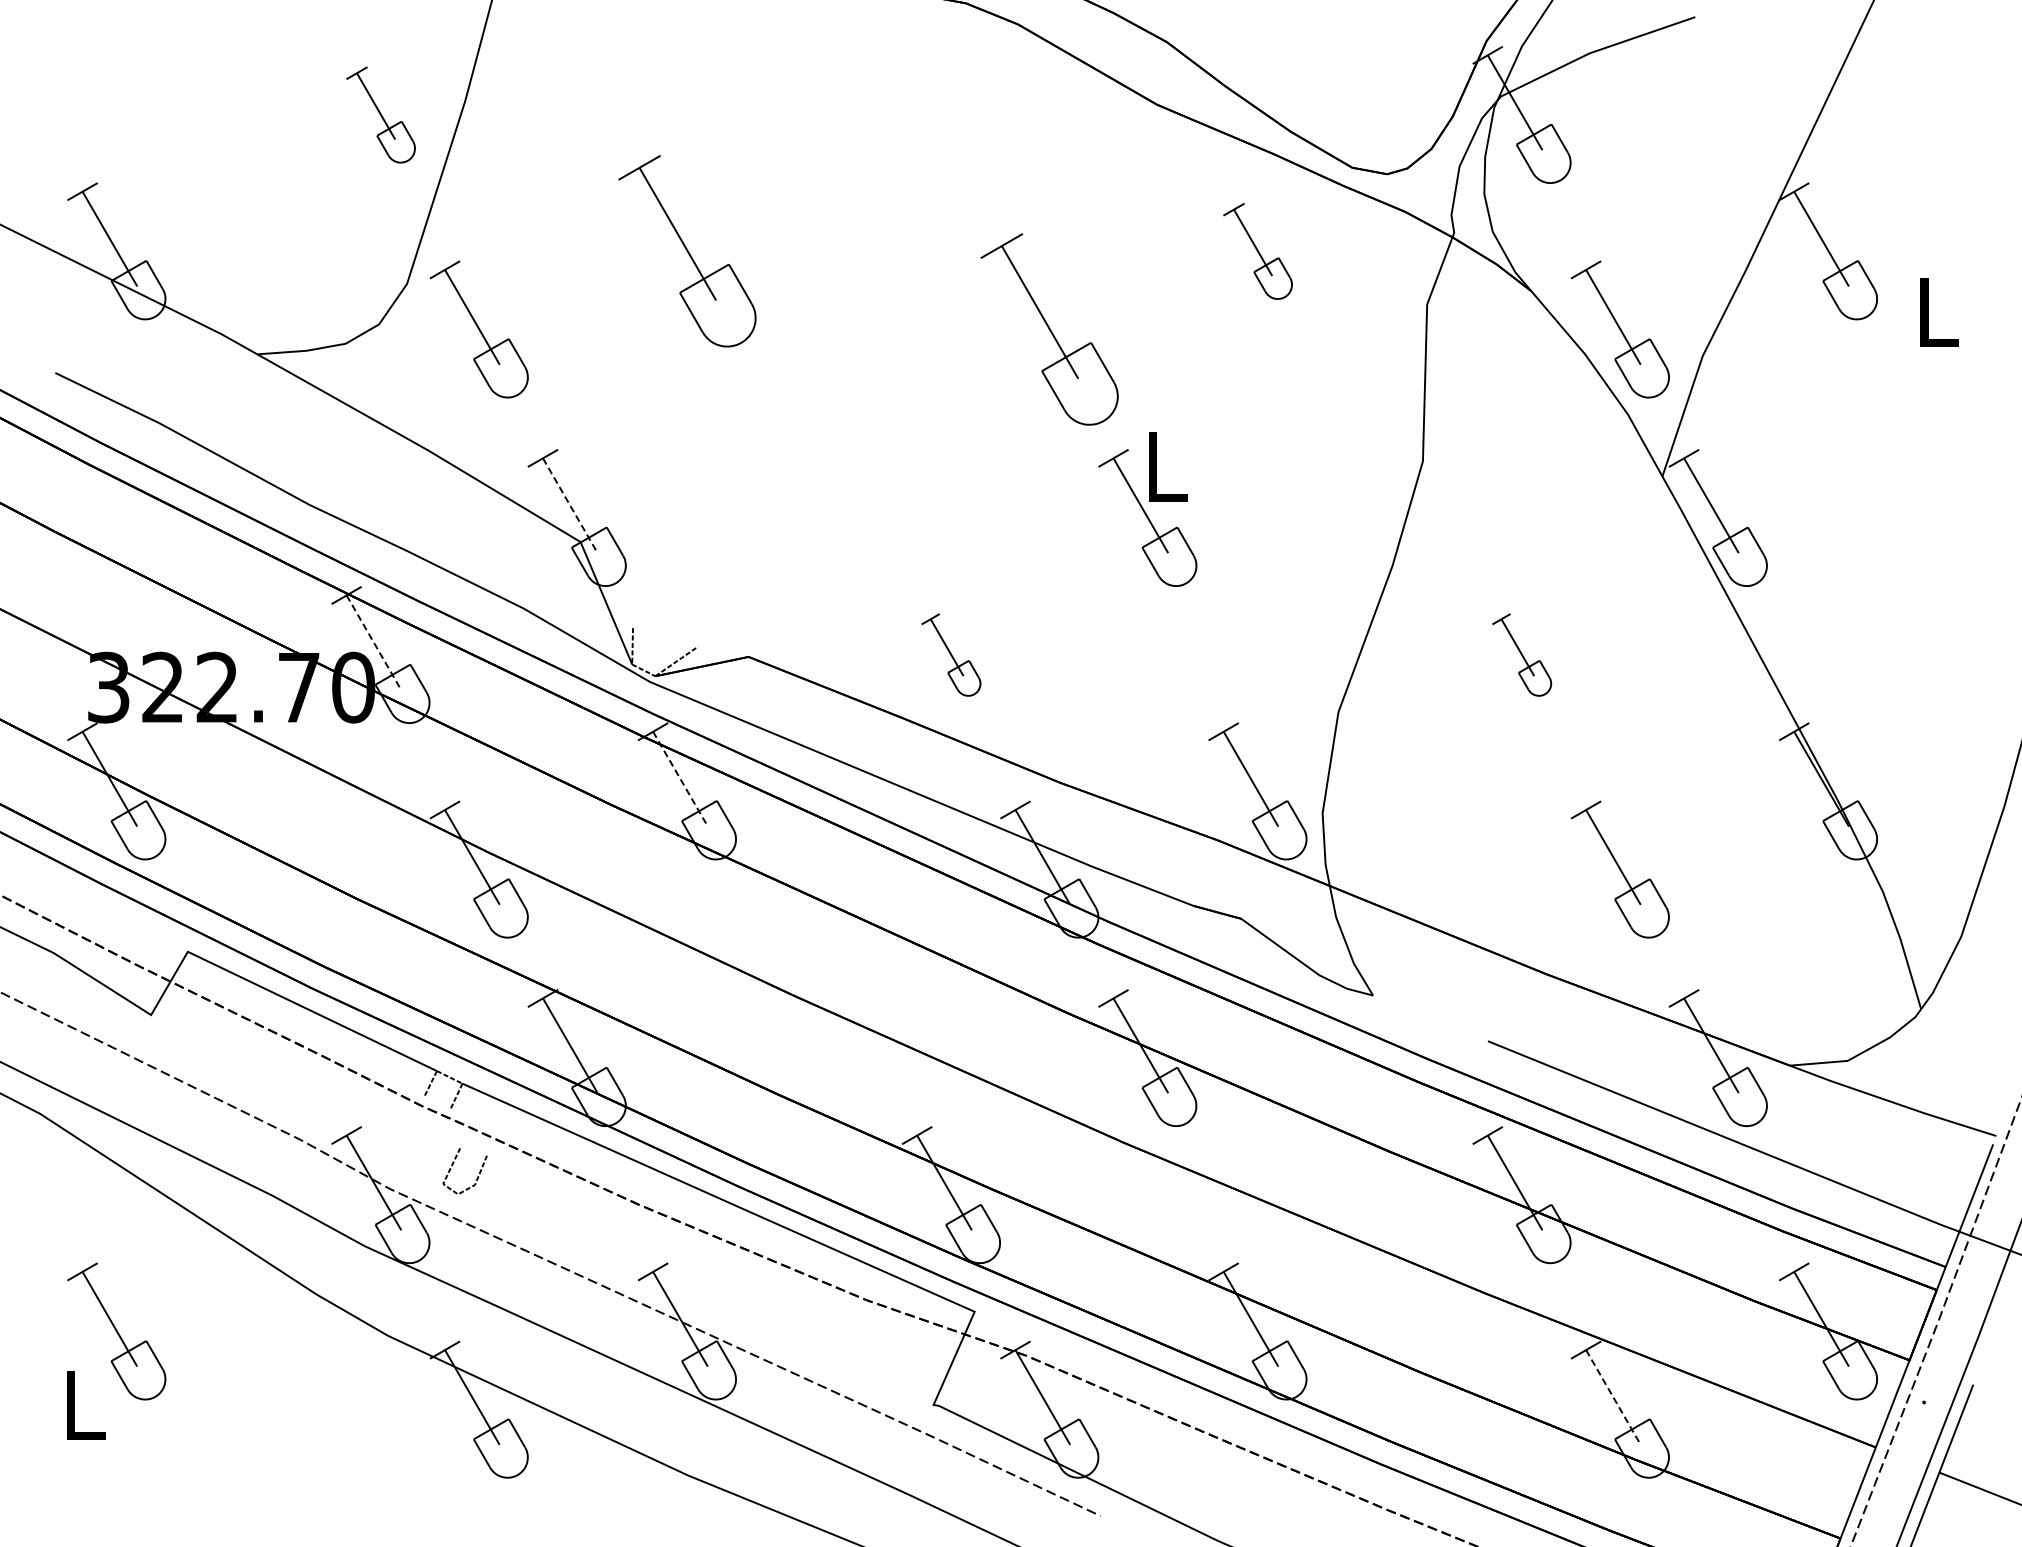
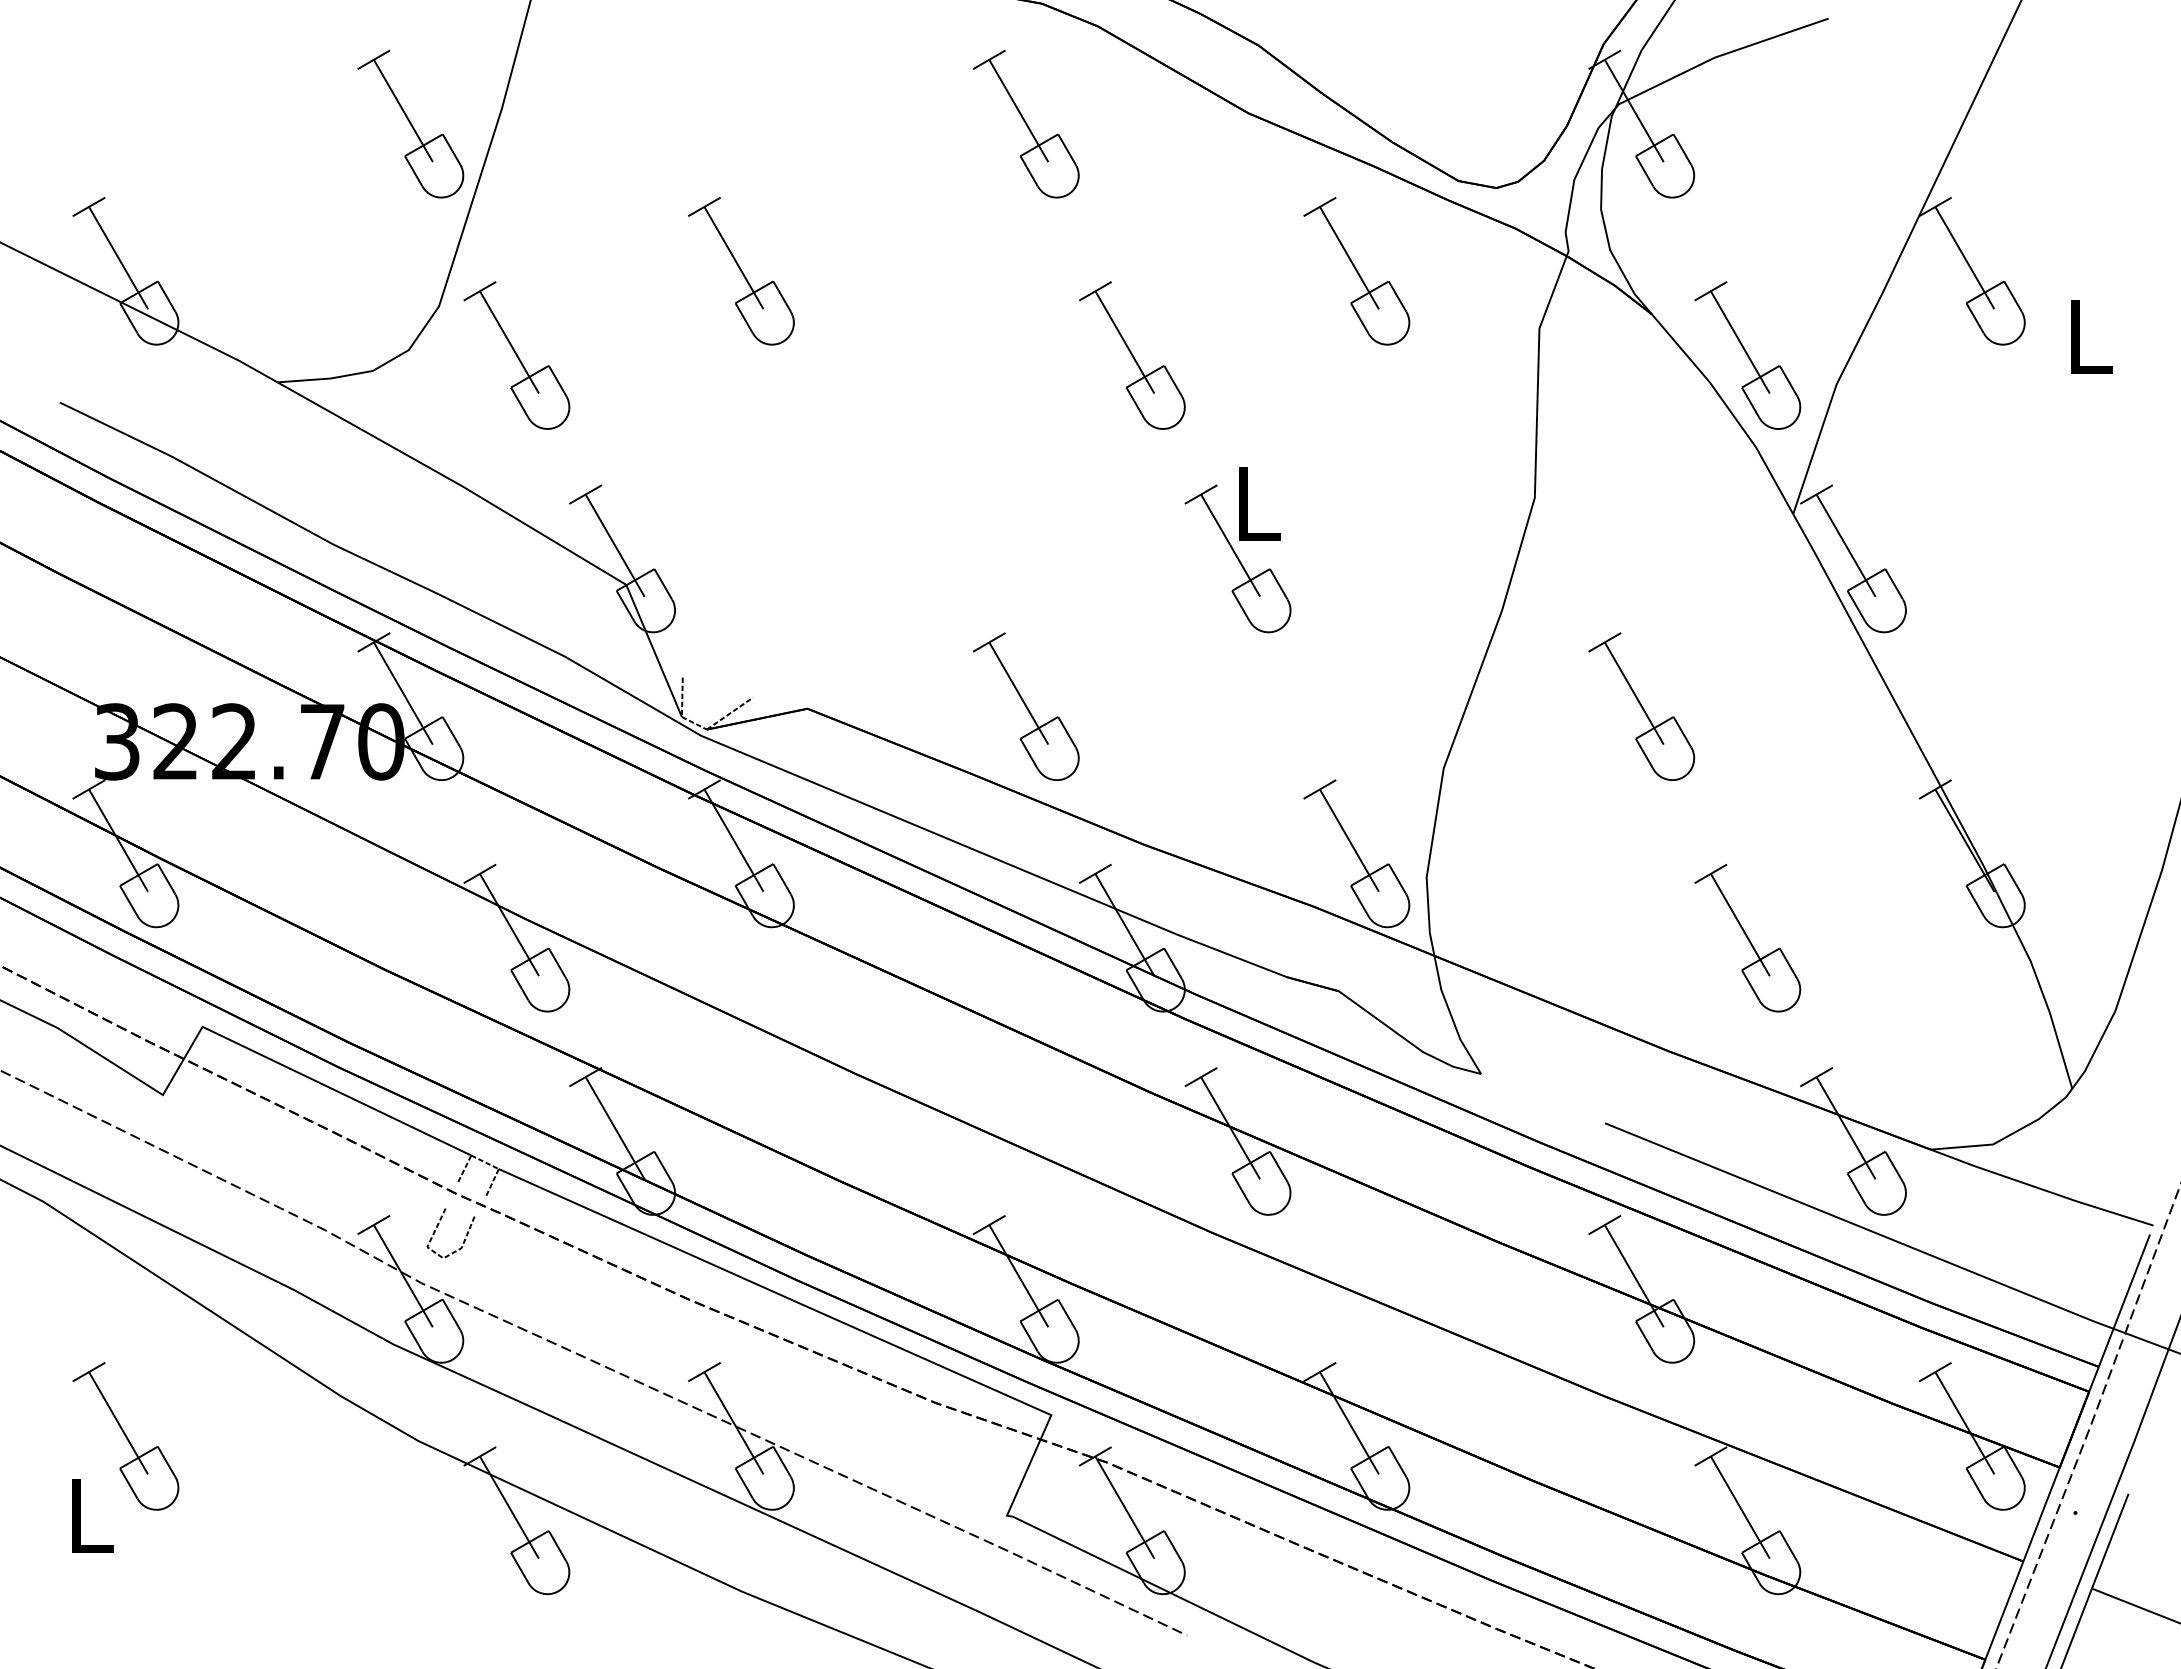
part: (380, 114) -> (410, 123), size x1.43
part: (950, 114) -> (1025, 123), added
part: (686, 251) -> (740, 271), size x0.71
part: (1257, 251) -> (1356, 271), size x1.43
part: (1049, 329) -> (1132, 355), size x0.71
line: (570, 505) -> (615, 545), dashed -> solid
line: (374, 642) -> (403, 693), dashed -> solid
part: (950, 654) -> (1025, 706), size x1.67
part: (1521, 654) -> (1641, 706), size x1.67
line: (680, 779) -> (733, 840), dashed -> solid
line: (452, 1166) -> (437, 1228), moved
line: (1613, 1397) -> (1740, 1507), dashed -> solid

